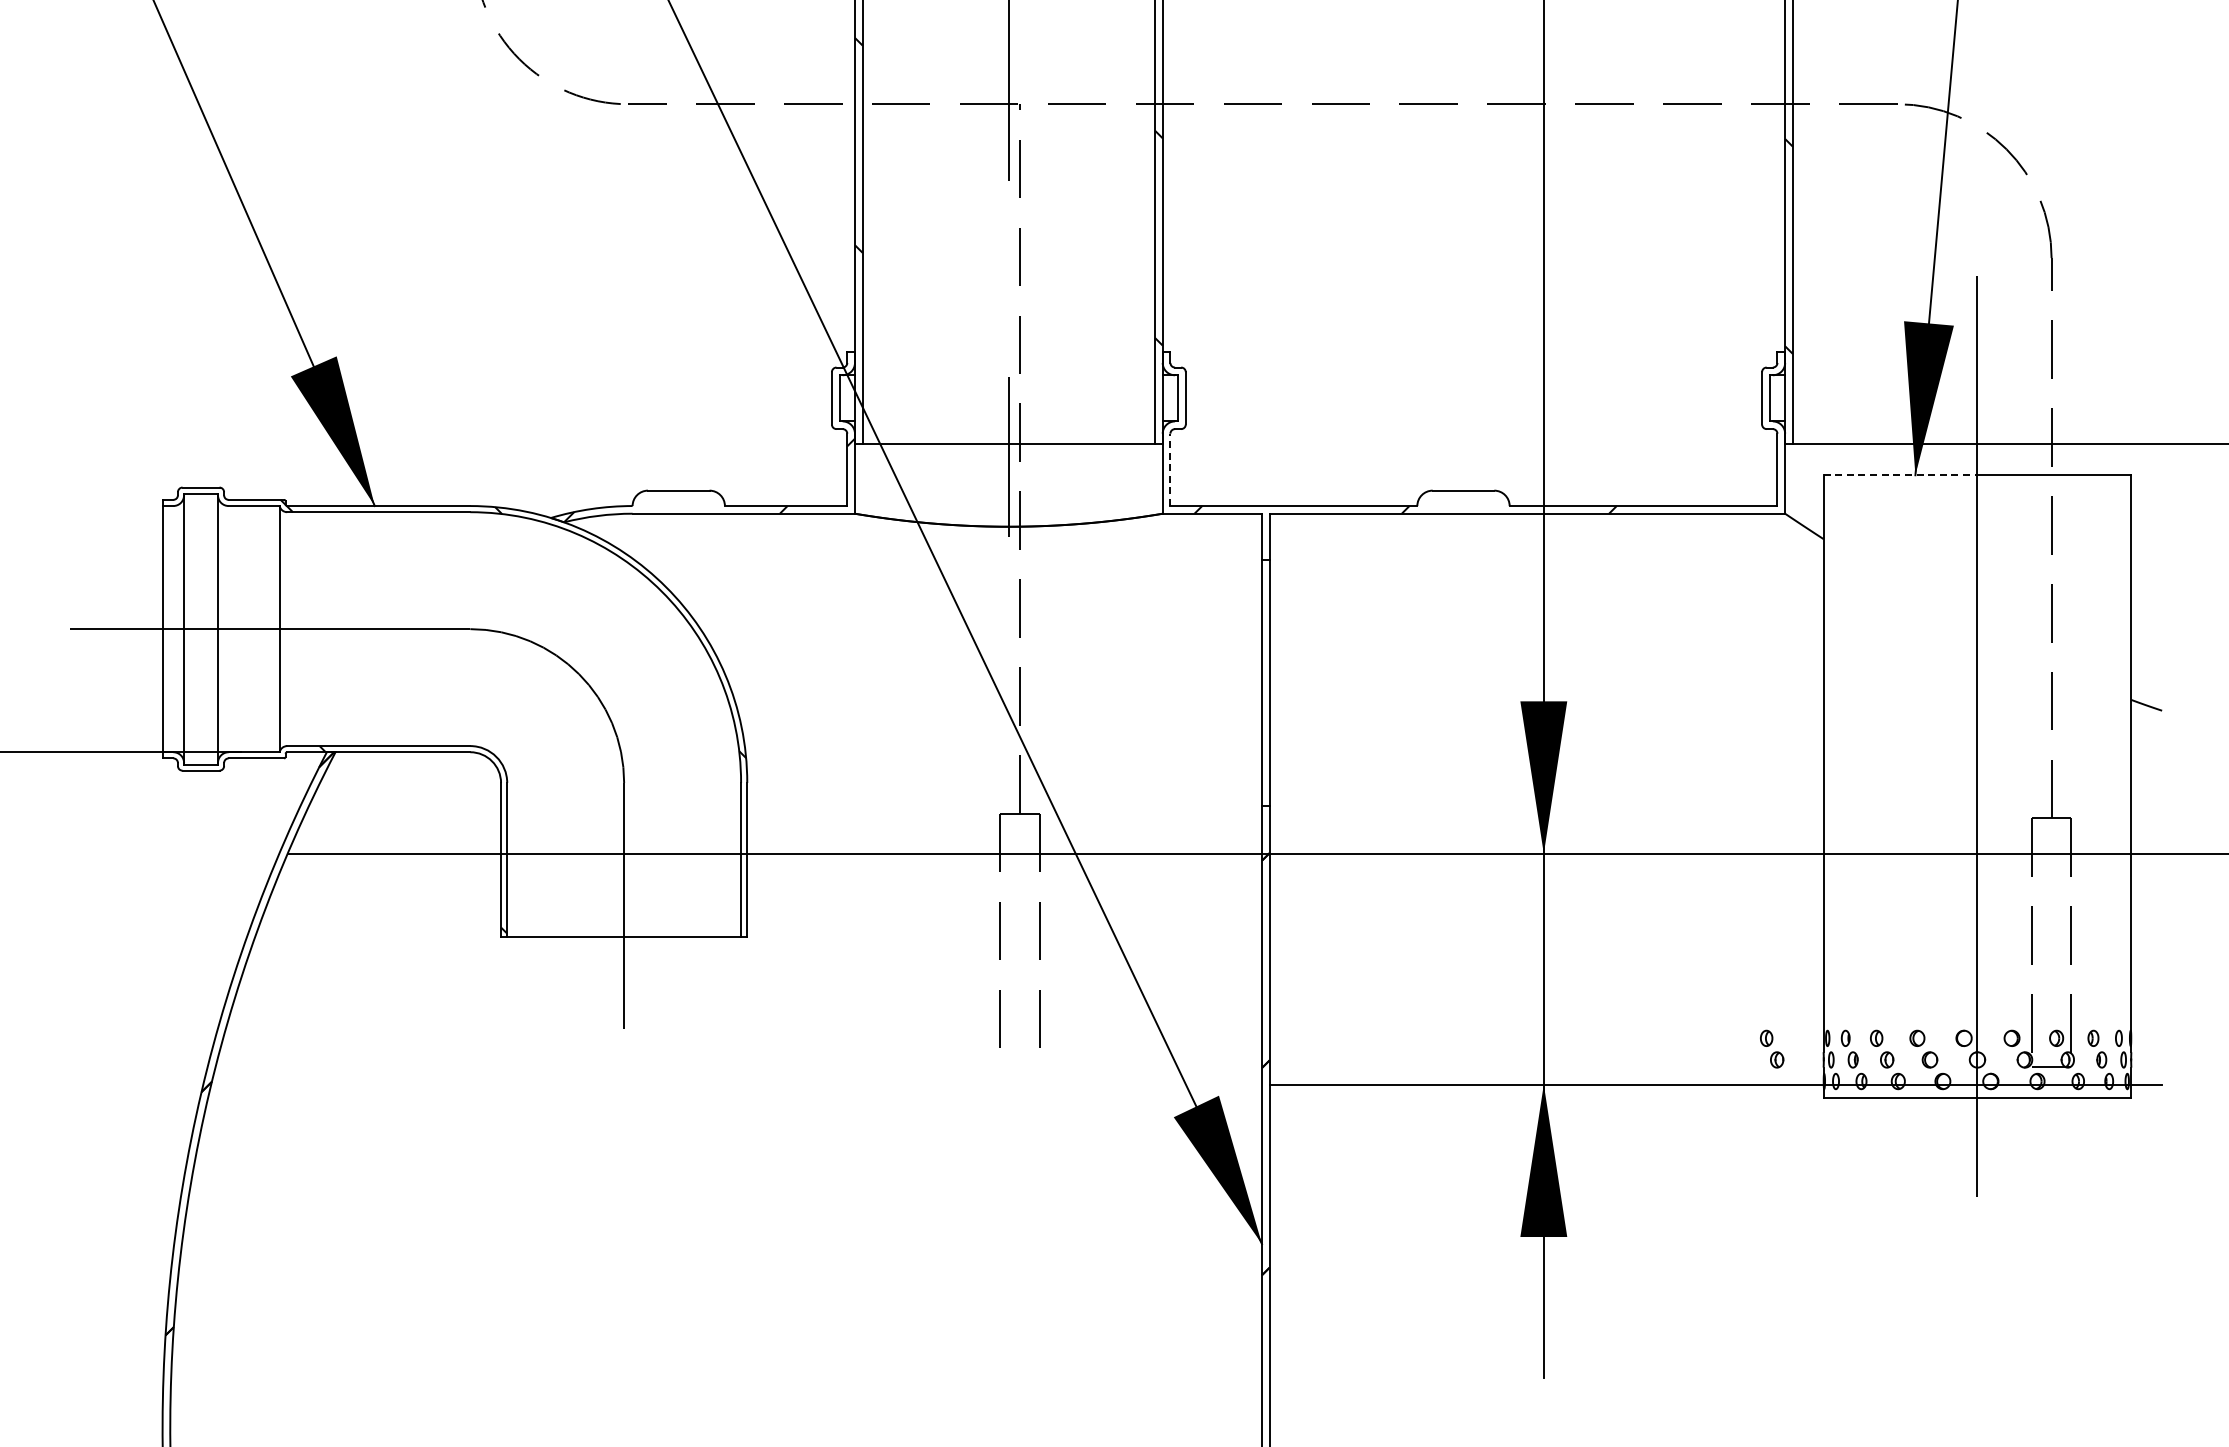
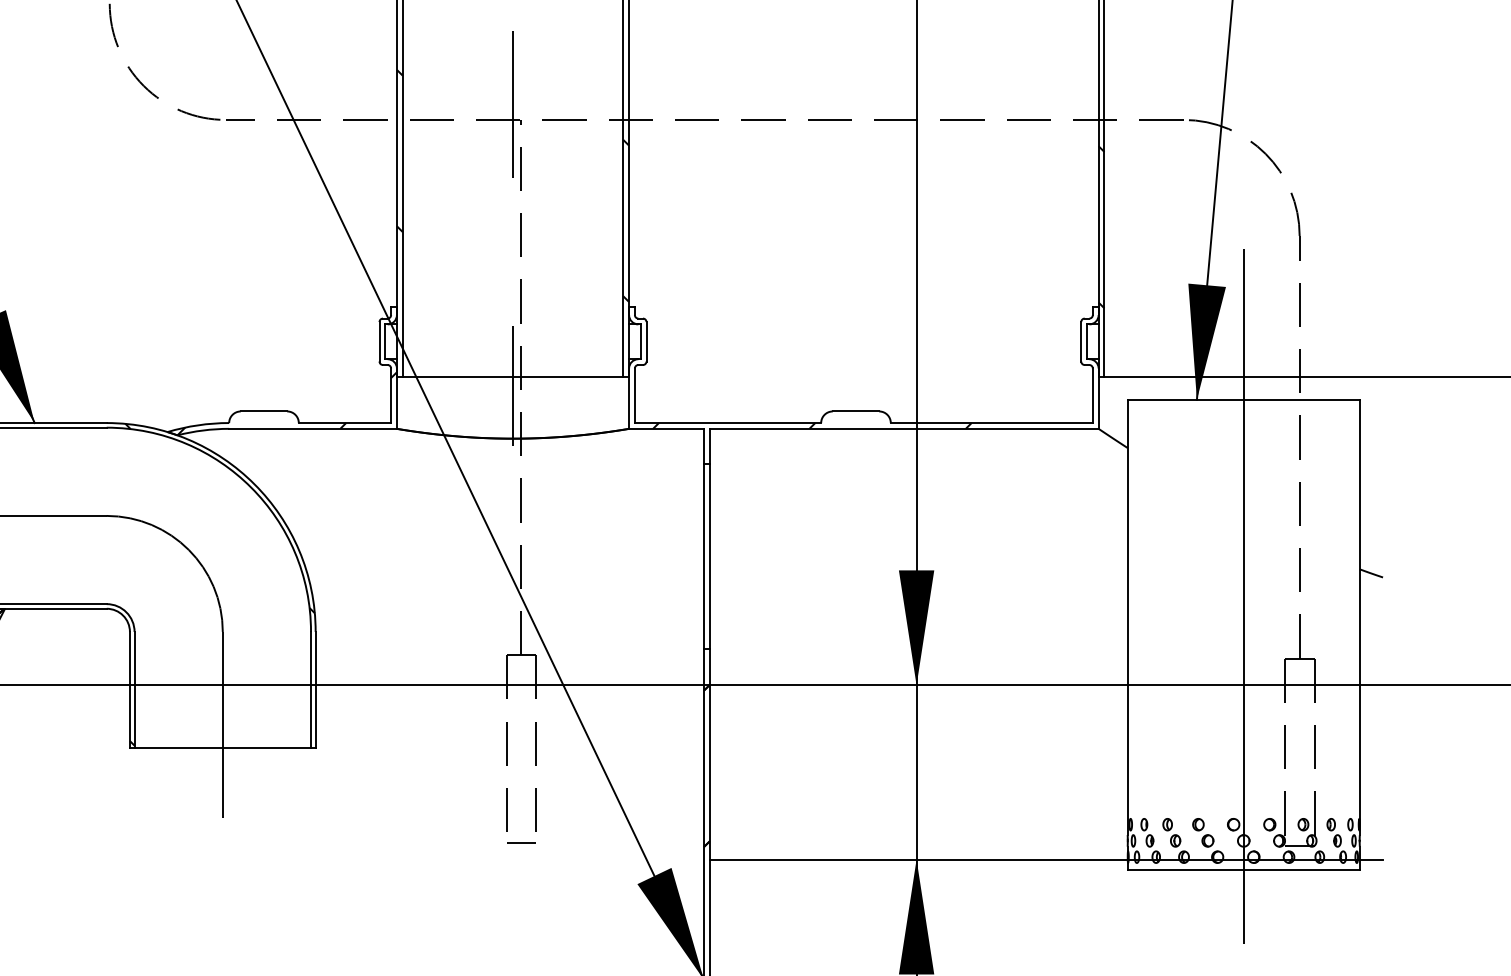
line: (1170, 469) -> (634, 395), dashed -> solid
line: (1900, 475) -> (1185, 400), dashed -> solid
part: (1772, 1048) -> (1089, 832), removed
line: (1019, 1062) -> (521, 842), added

